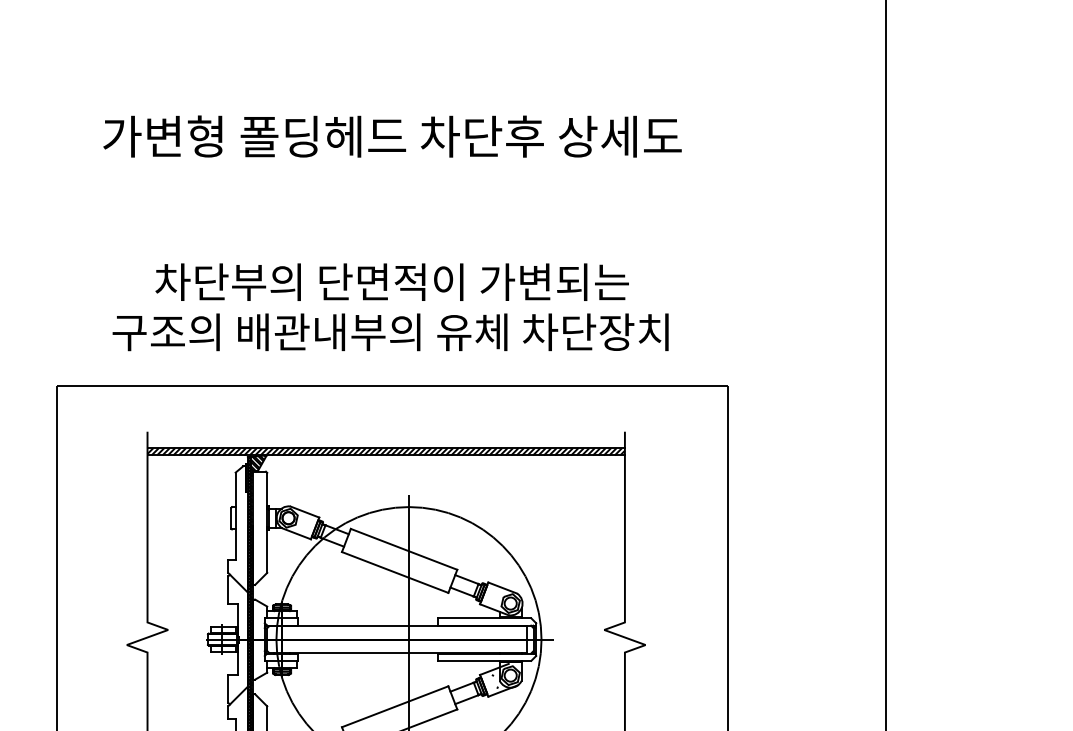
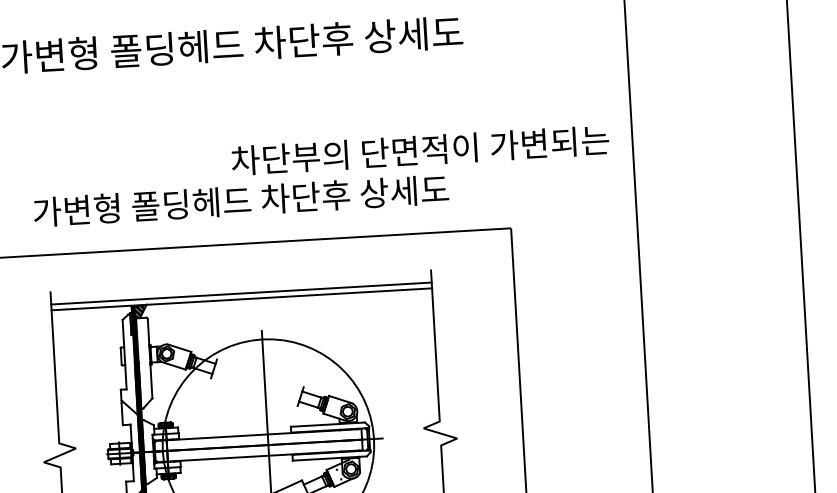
text: (391, 281) -> (419, 150), moved
text: (390, 332) -> (239, 201), 구조의 배관내부의 유체 차단장치 -> 가변형 폴딩헤드 차단후 상세도
hatch: (385, 451) -> (241, 296), removed
line: (403, 548) -> (259, 372), removed
line: (395, 572) -> (254, 392), removed

